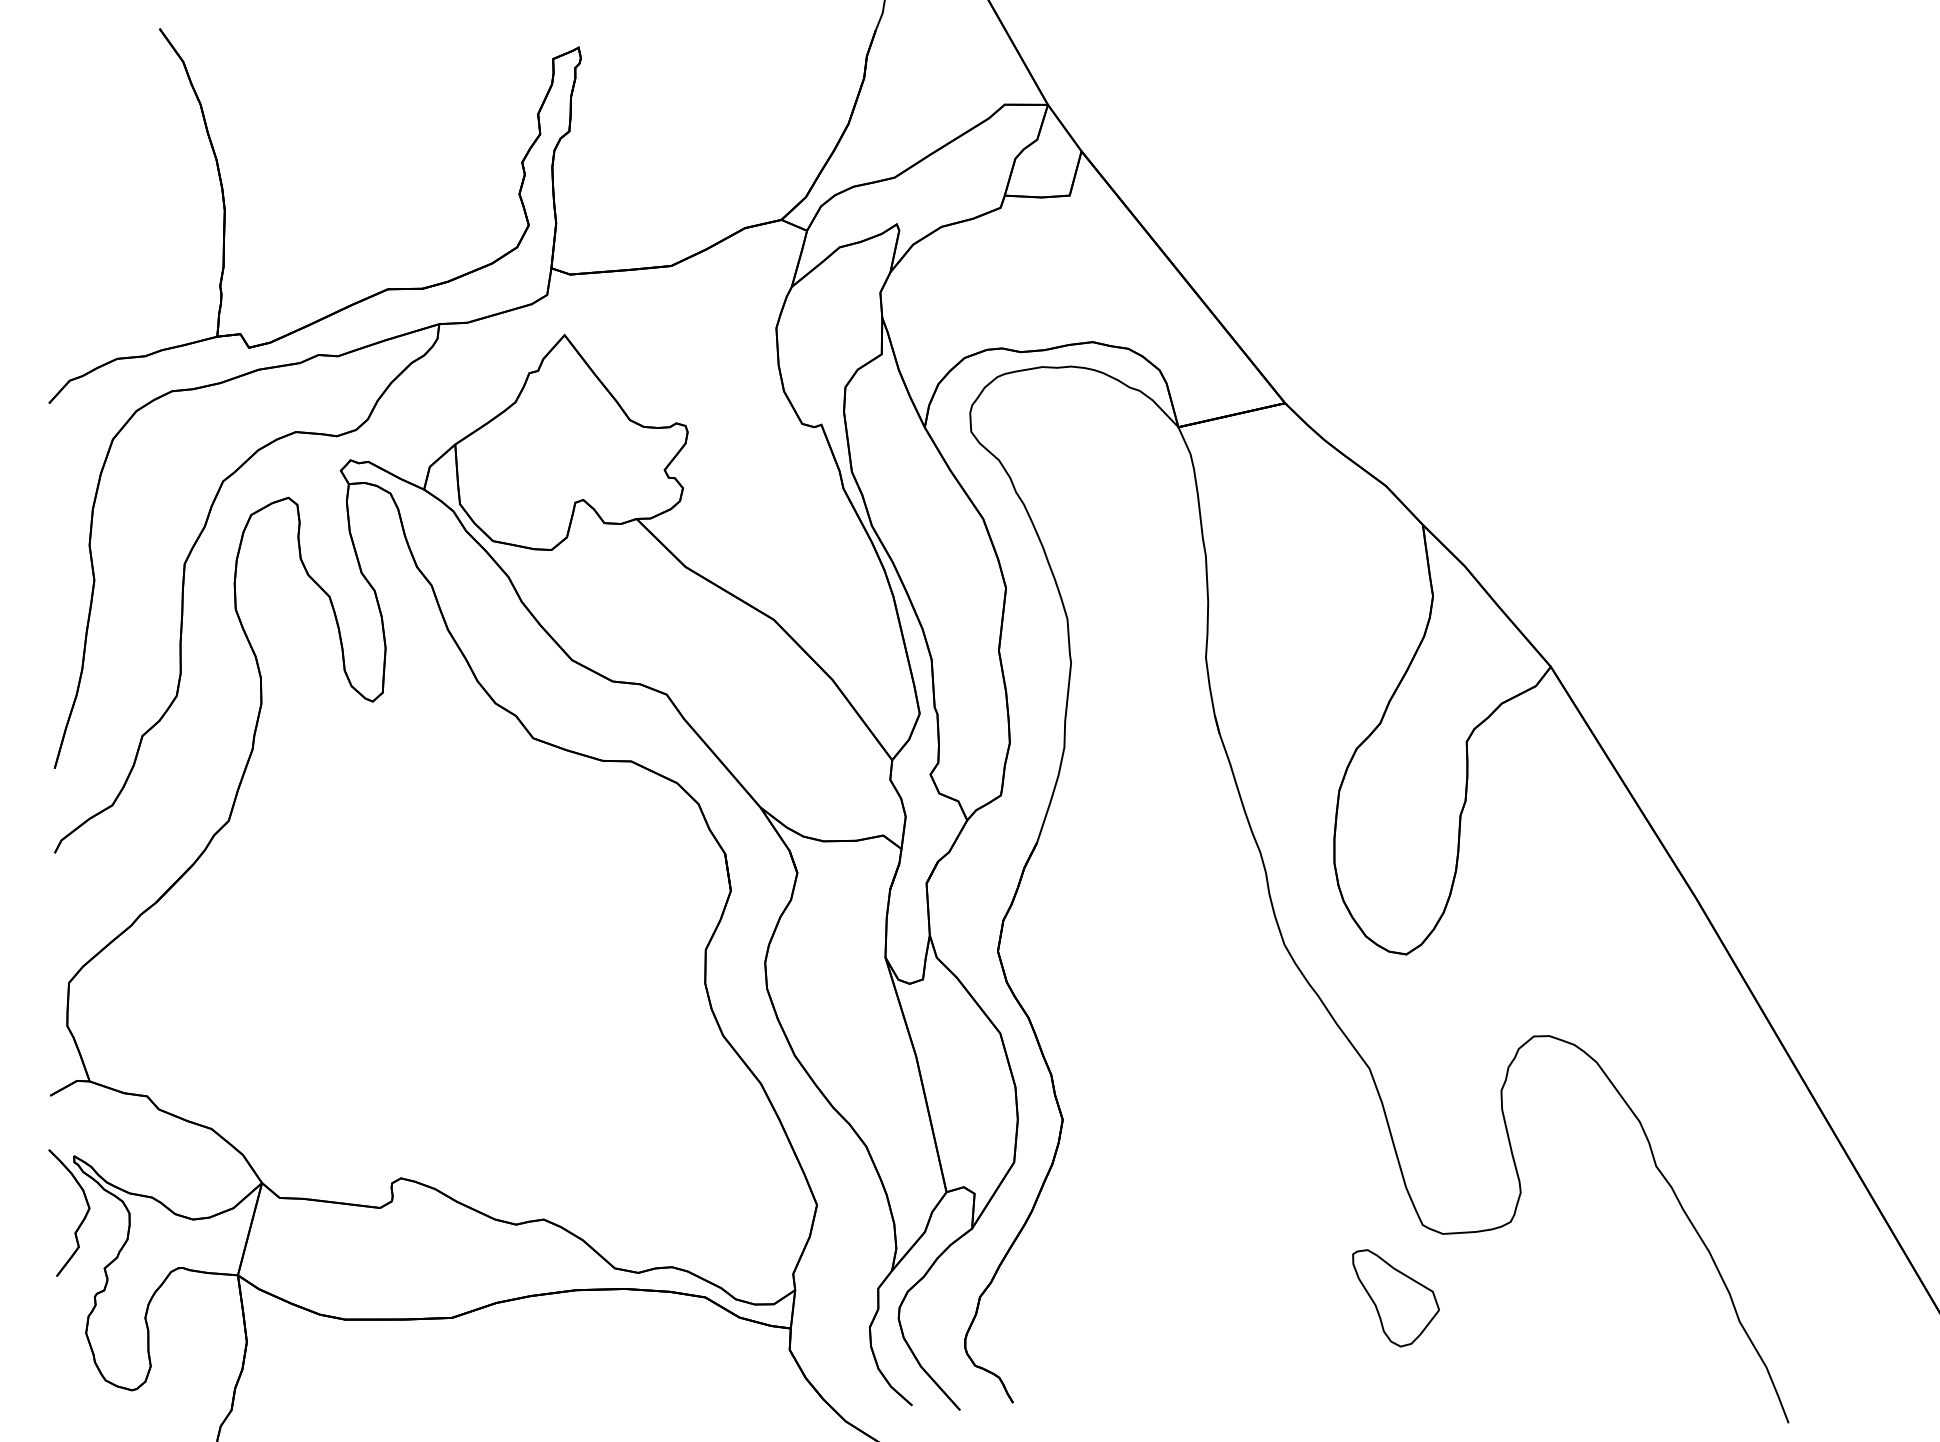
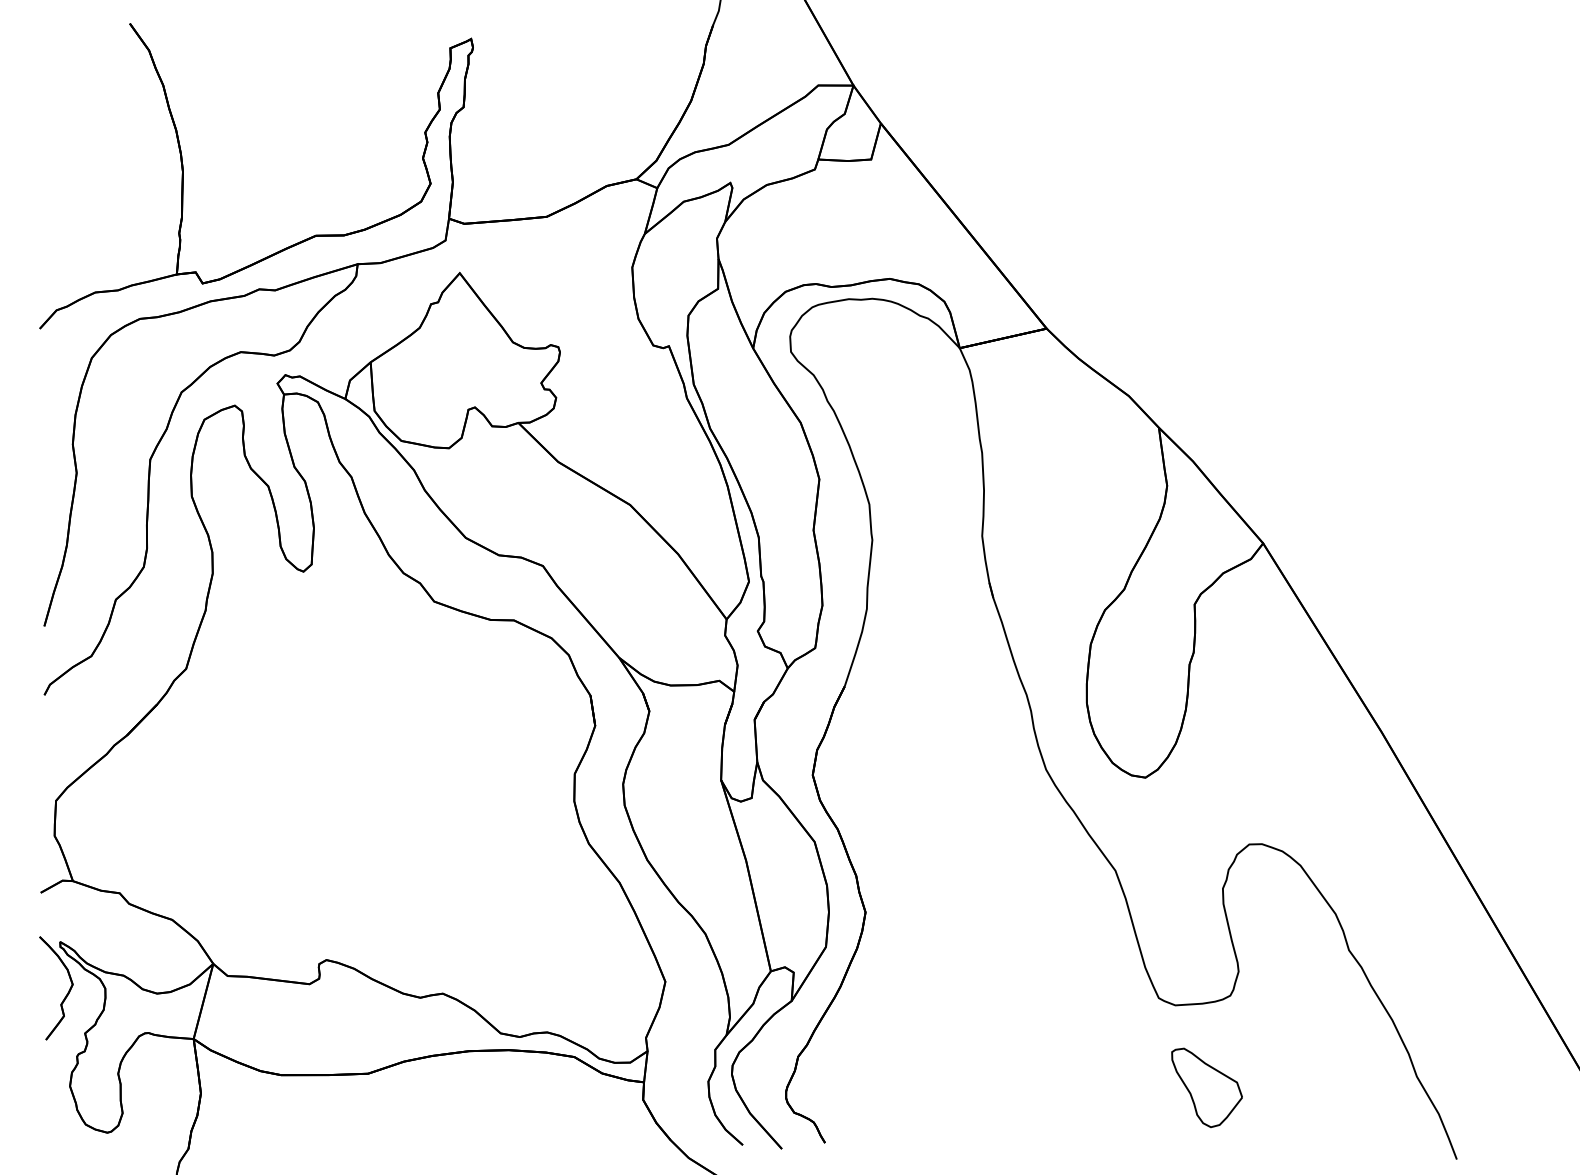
part: (1395, 1298) -> (1206, 1088), moved

